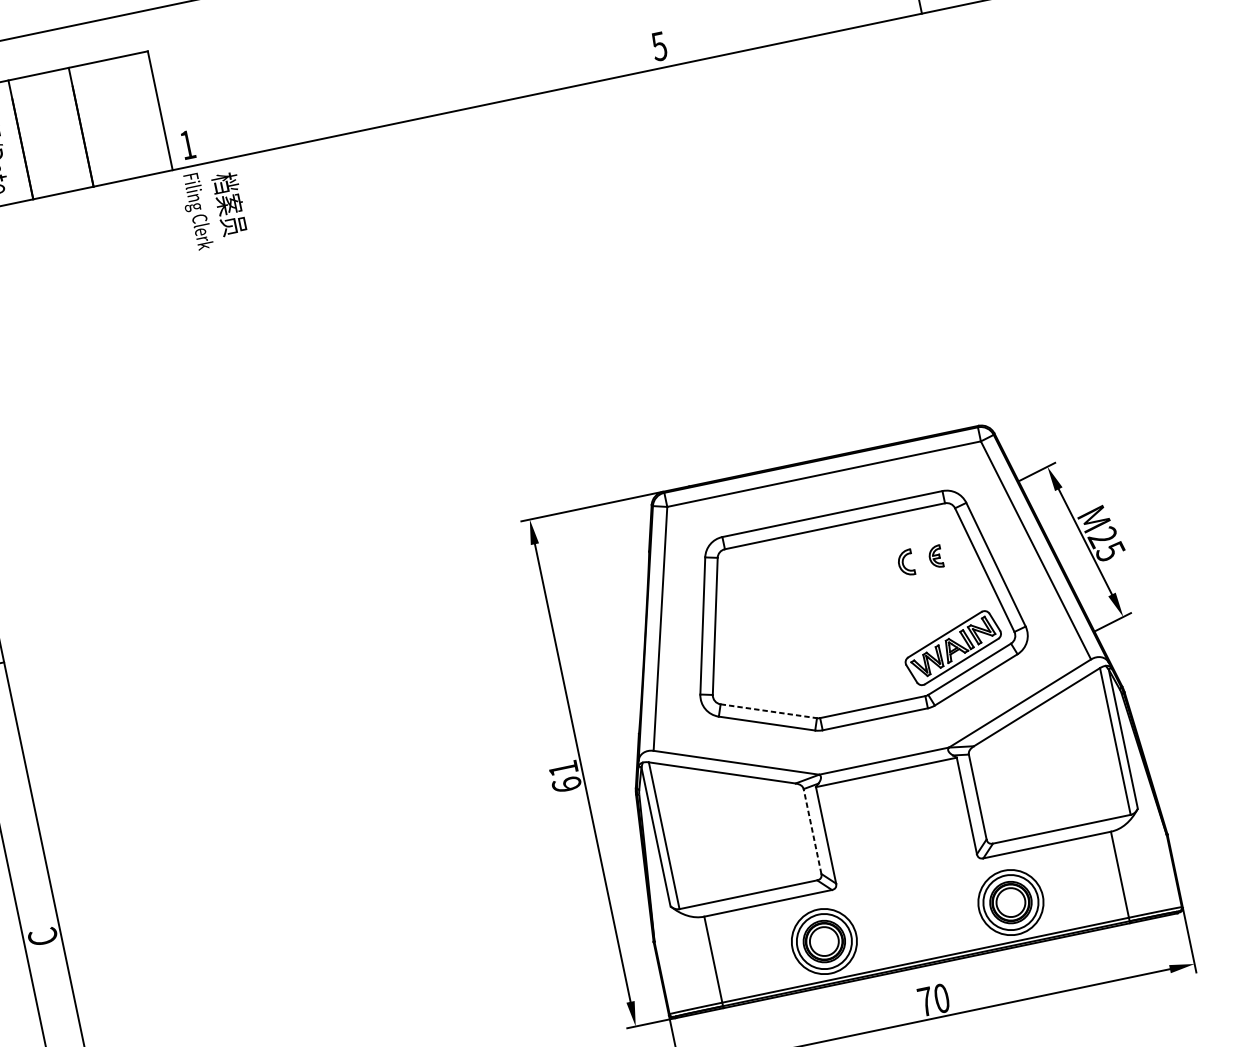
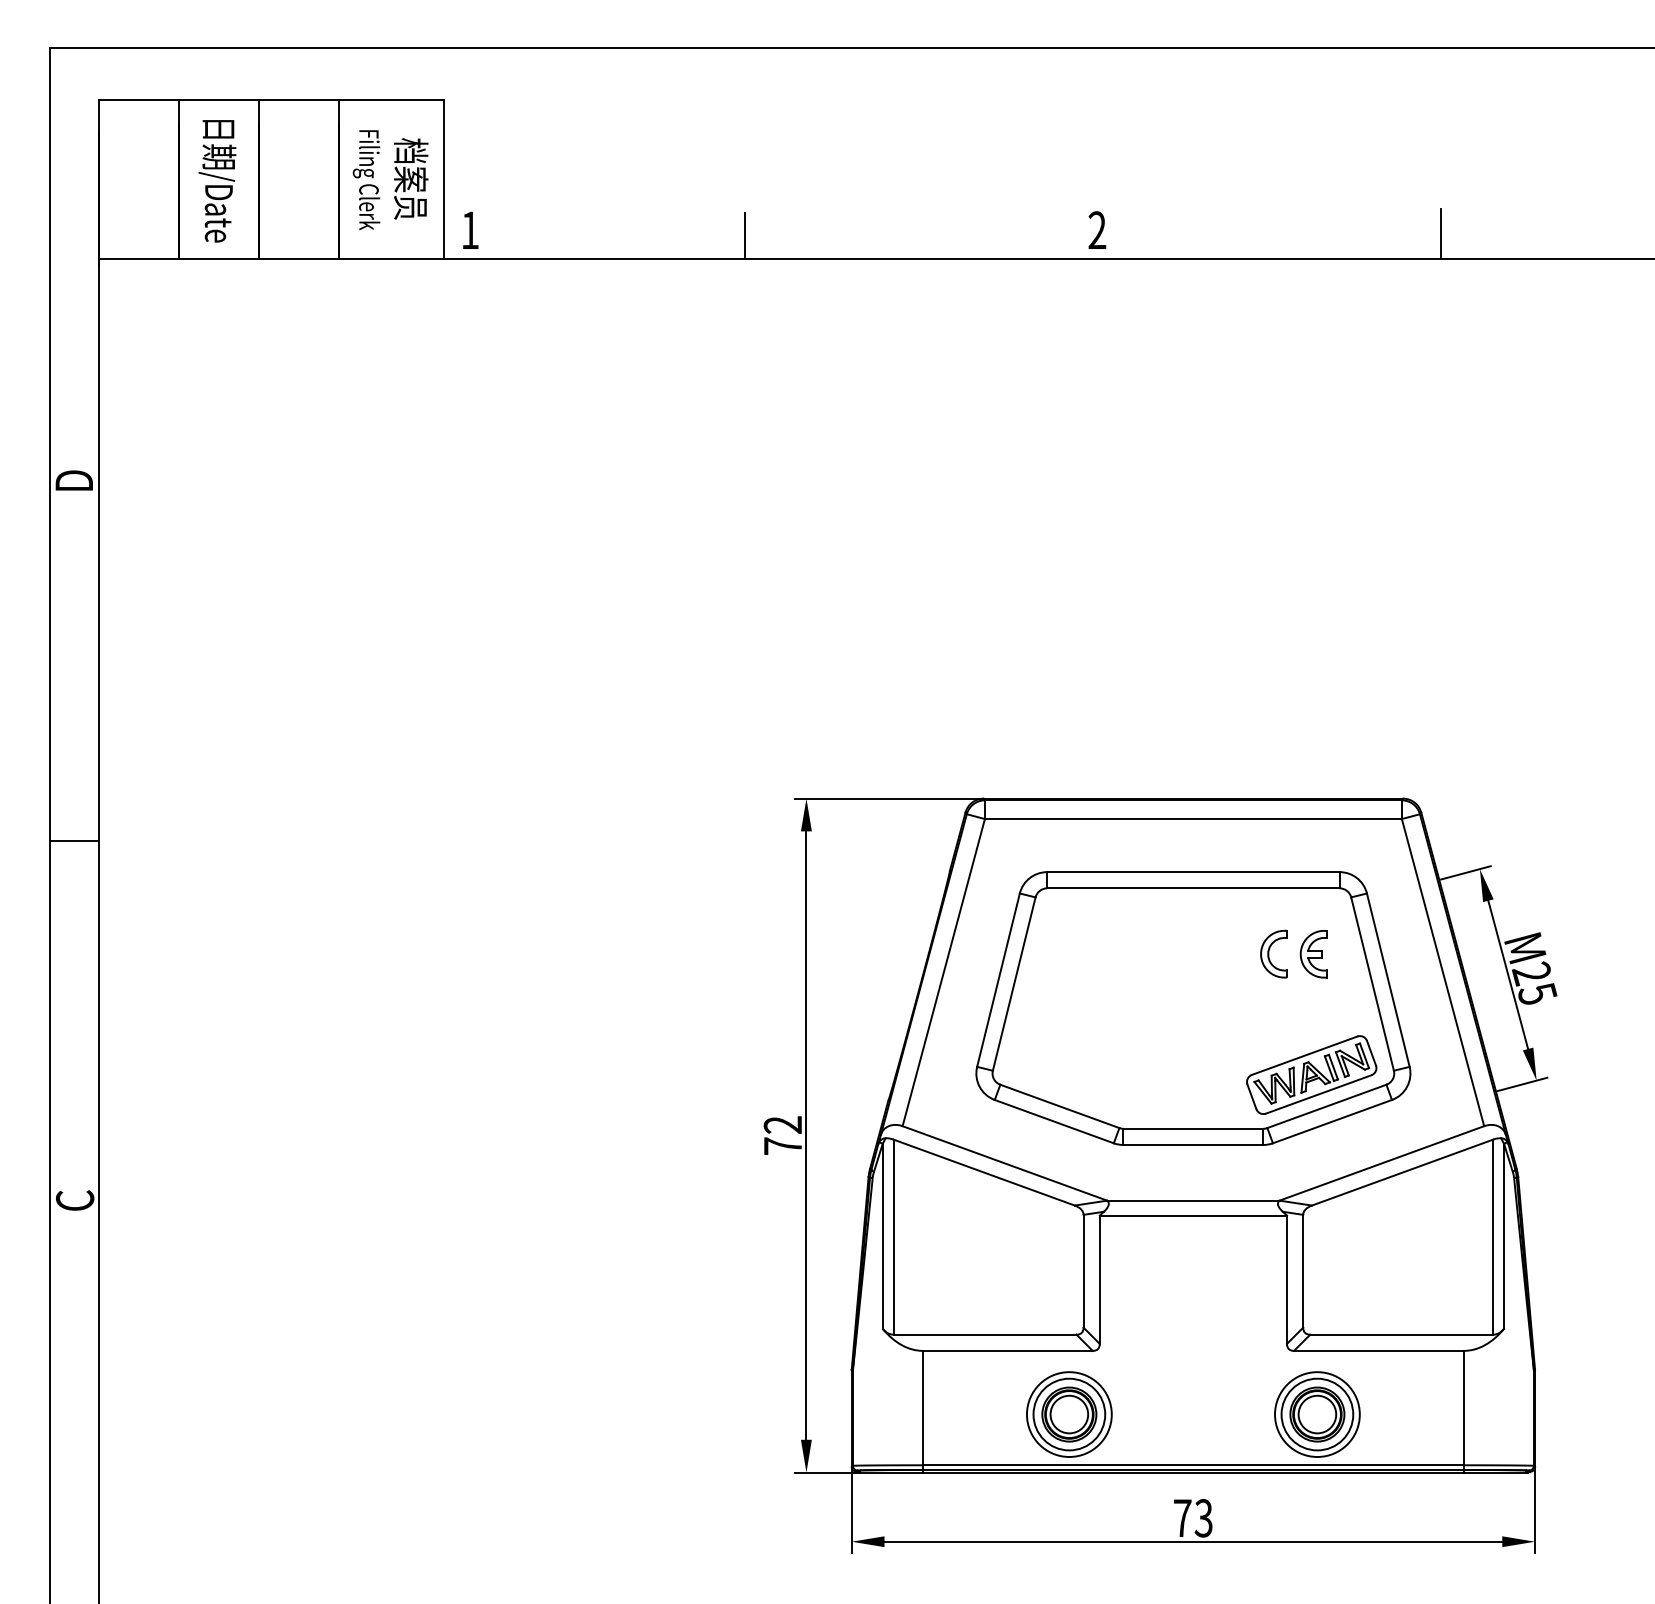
text: (659, 46) -> (1097, 230), 5 -> 2
line: (395, 105) -> (745, 235), added
text: (214, 208) -> (390, 180), moved
part: (935, 557) -> (1313, 954), size x1.67
part: (905, 562) -> (1273, 953), size x1.43
line: (769, 711) -> (1060, 1106), dashed -> solid
text: (564, 776) -> (782, 1135), 61 -> 72
line: (812, 830) -> (1083, 1270), dashed -> solid
text: (941, 998) -> (1203, 1518), 70 -> 73

